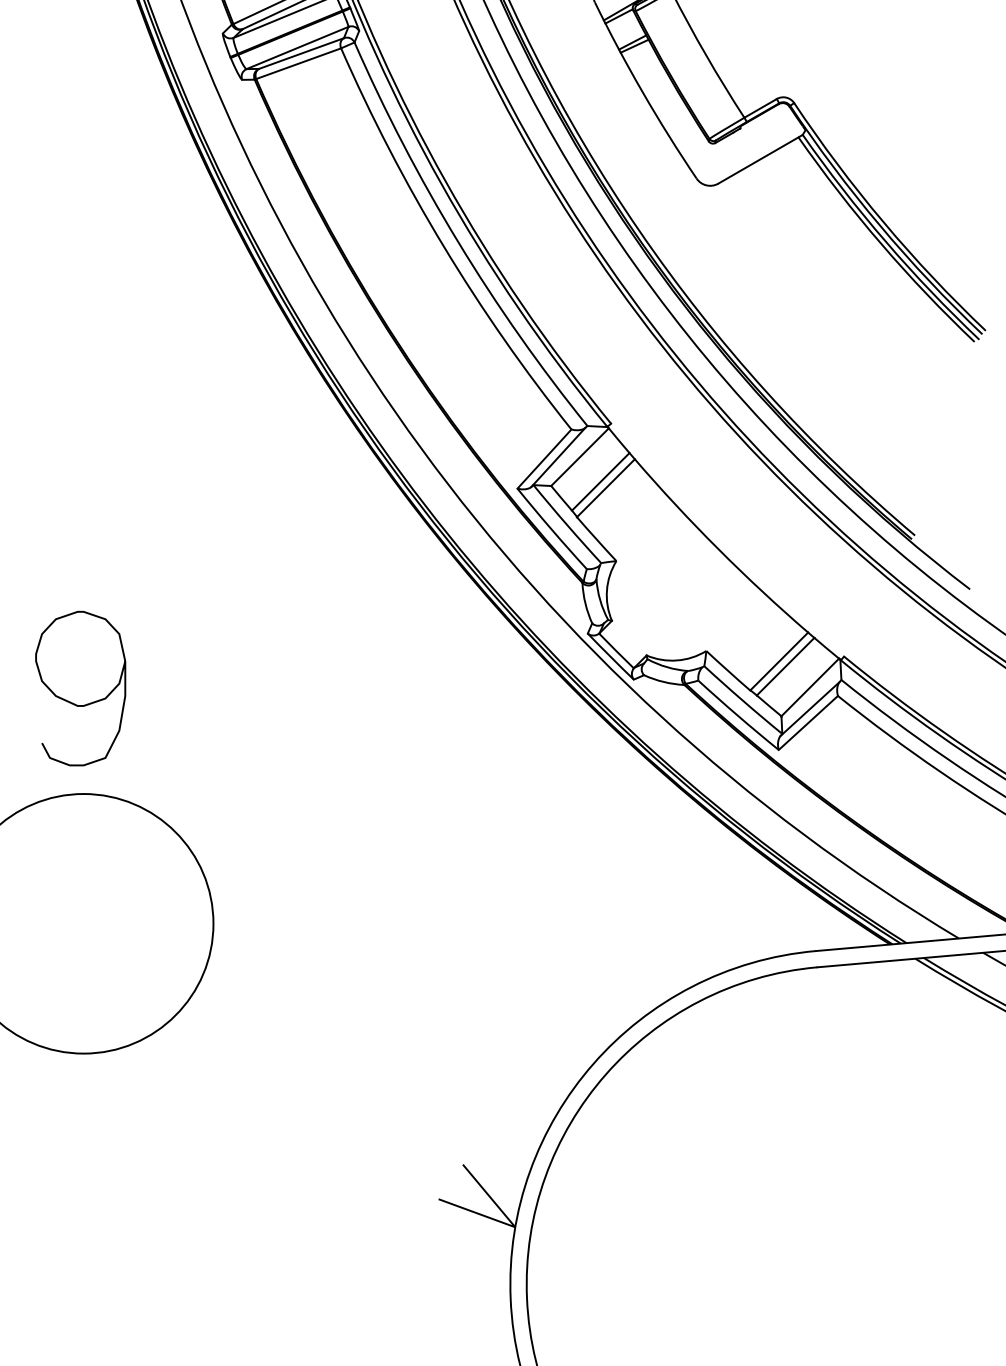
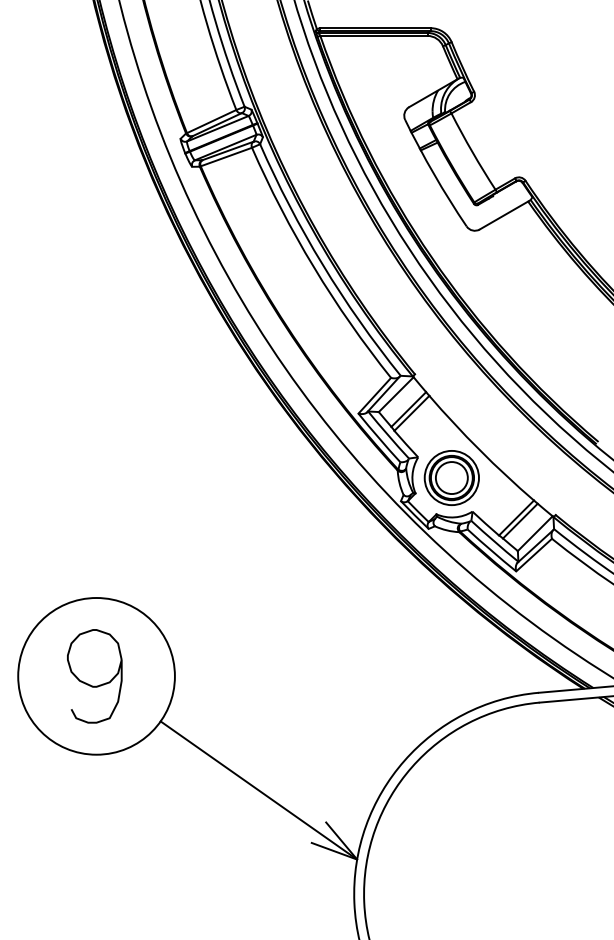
part: (671, 594) -> (451, 477), added
curve: (73, 702) -> (90, 684), moved
line: (351, 1112) -> (258, 790), added

